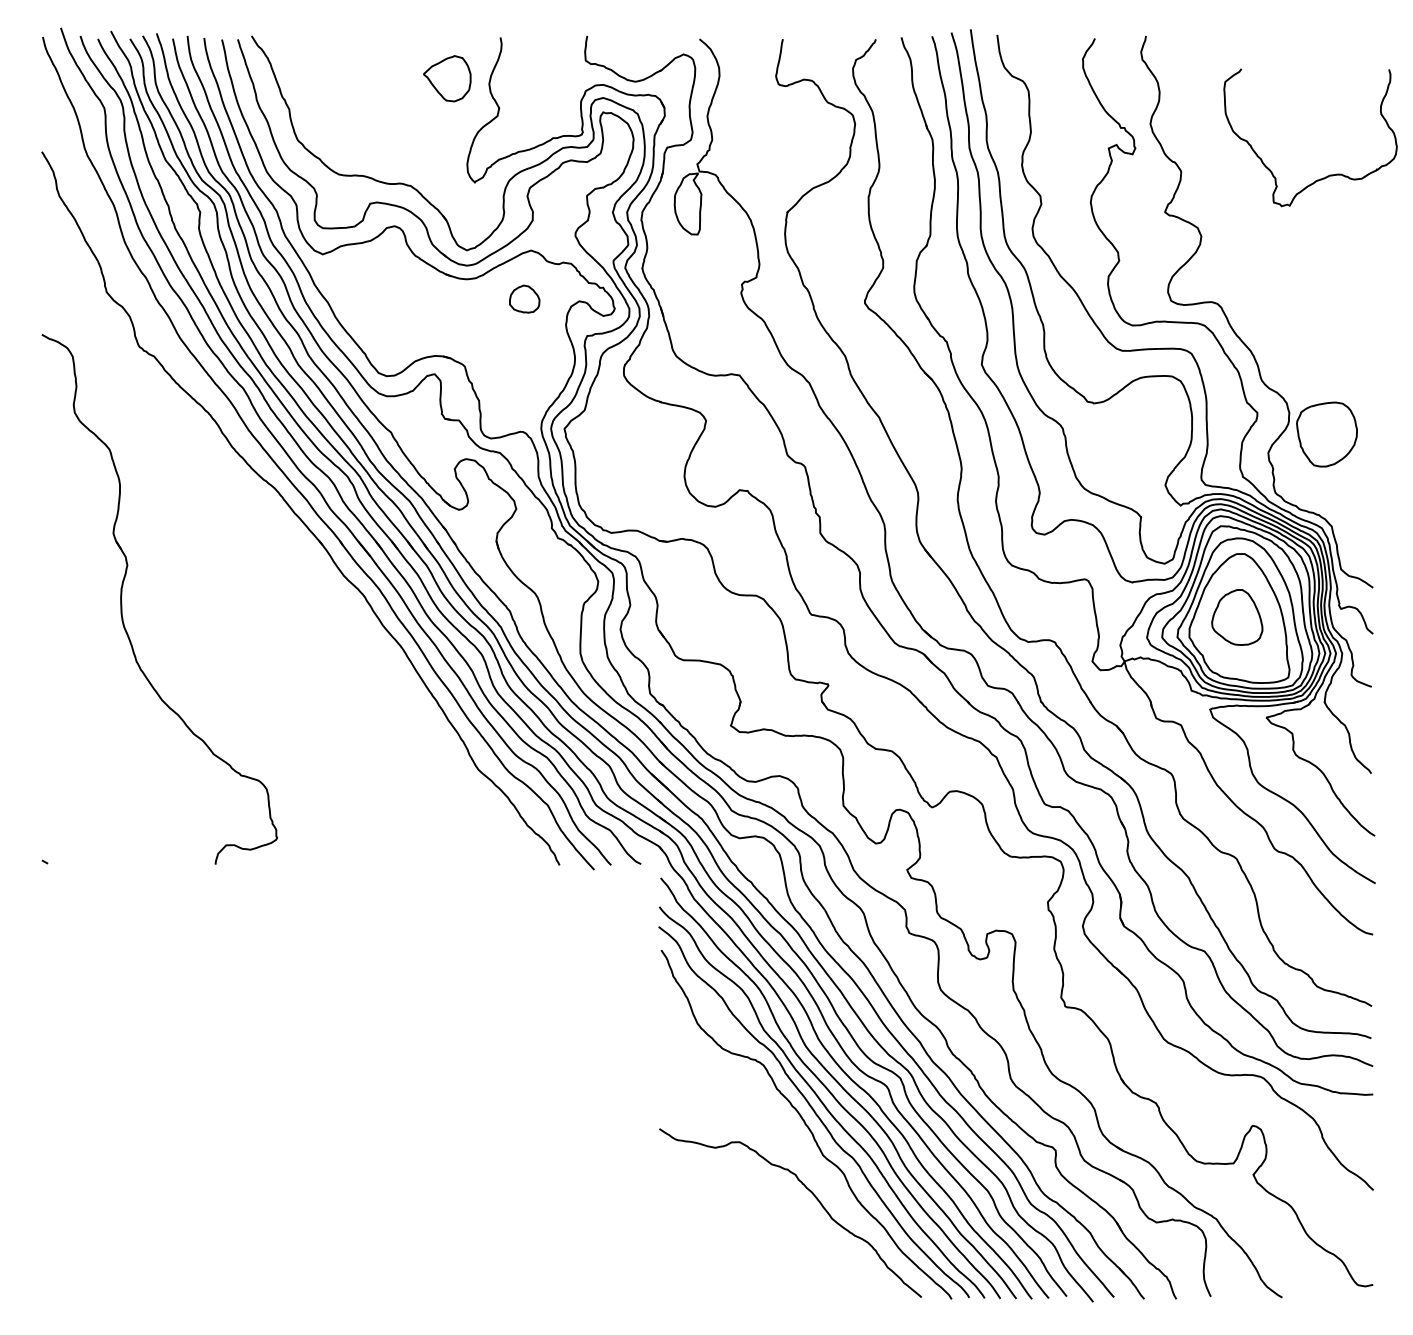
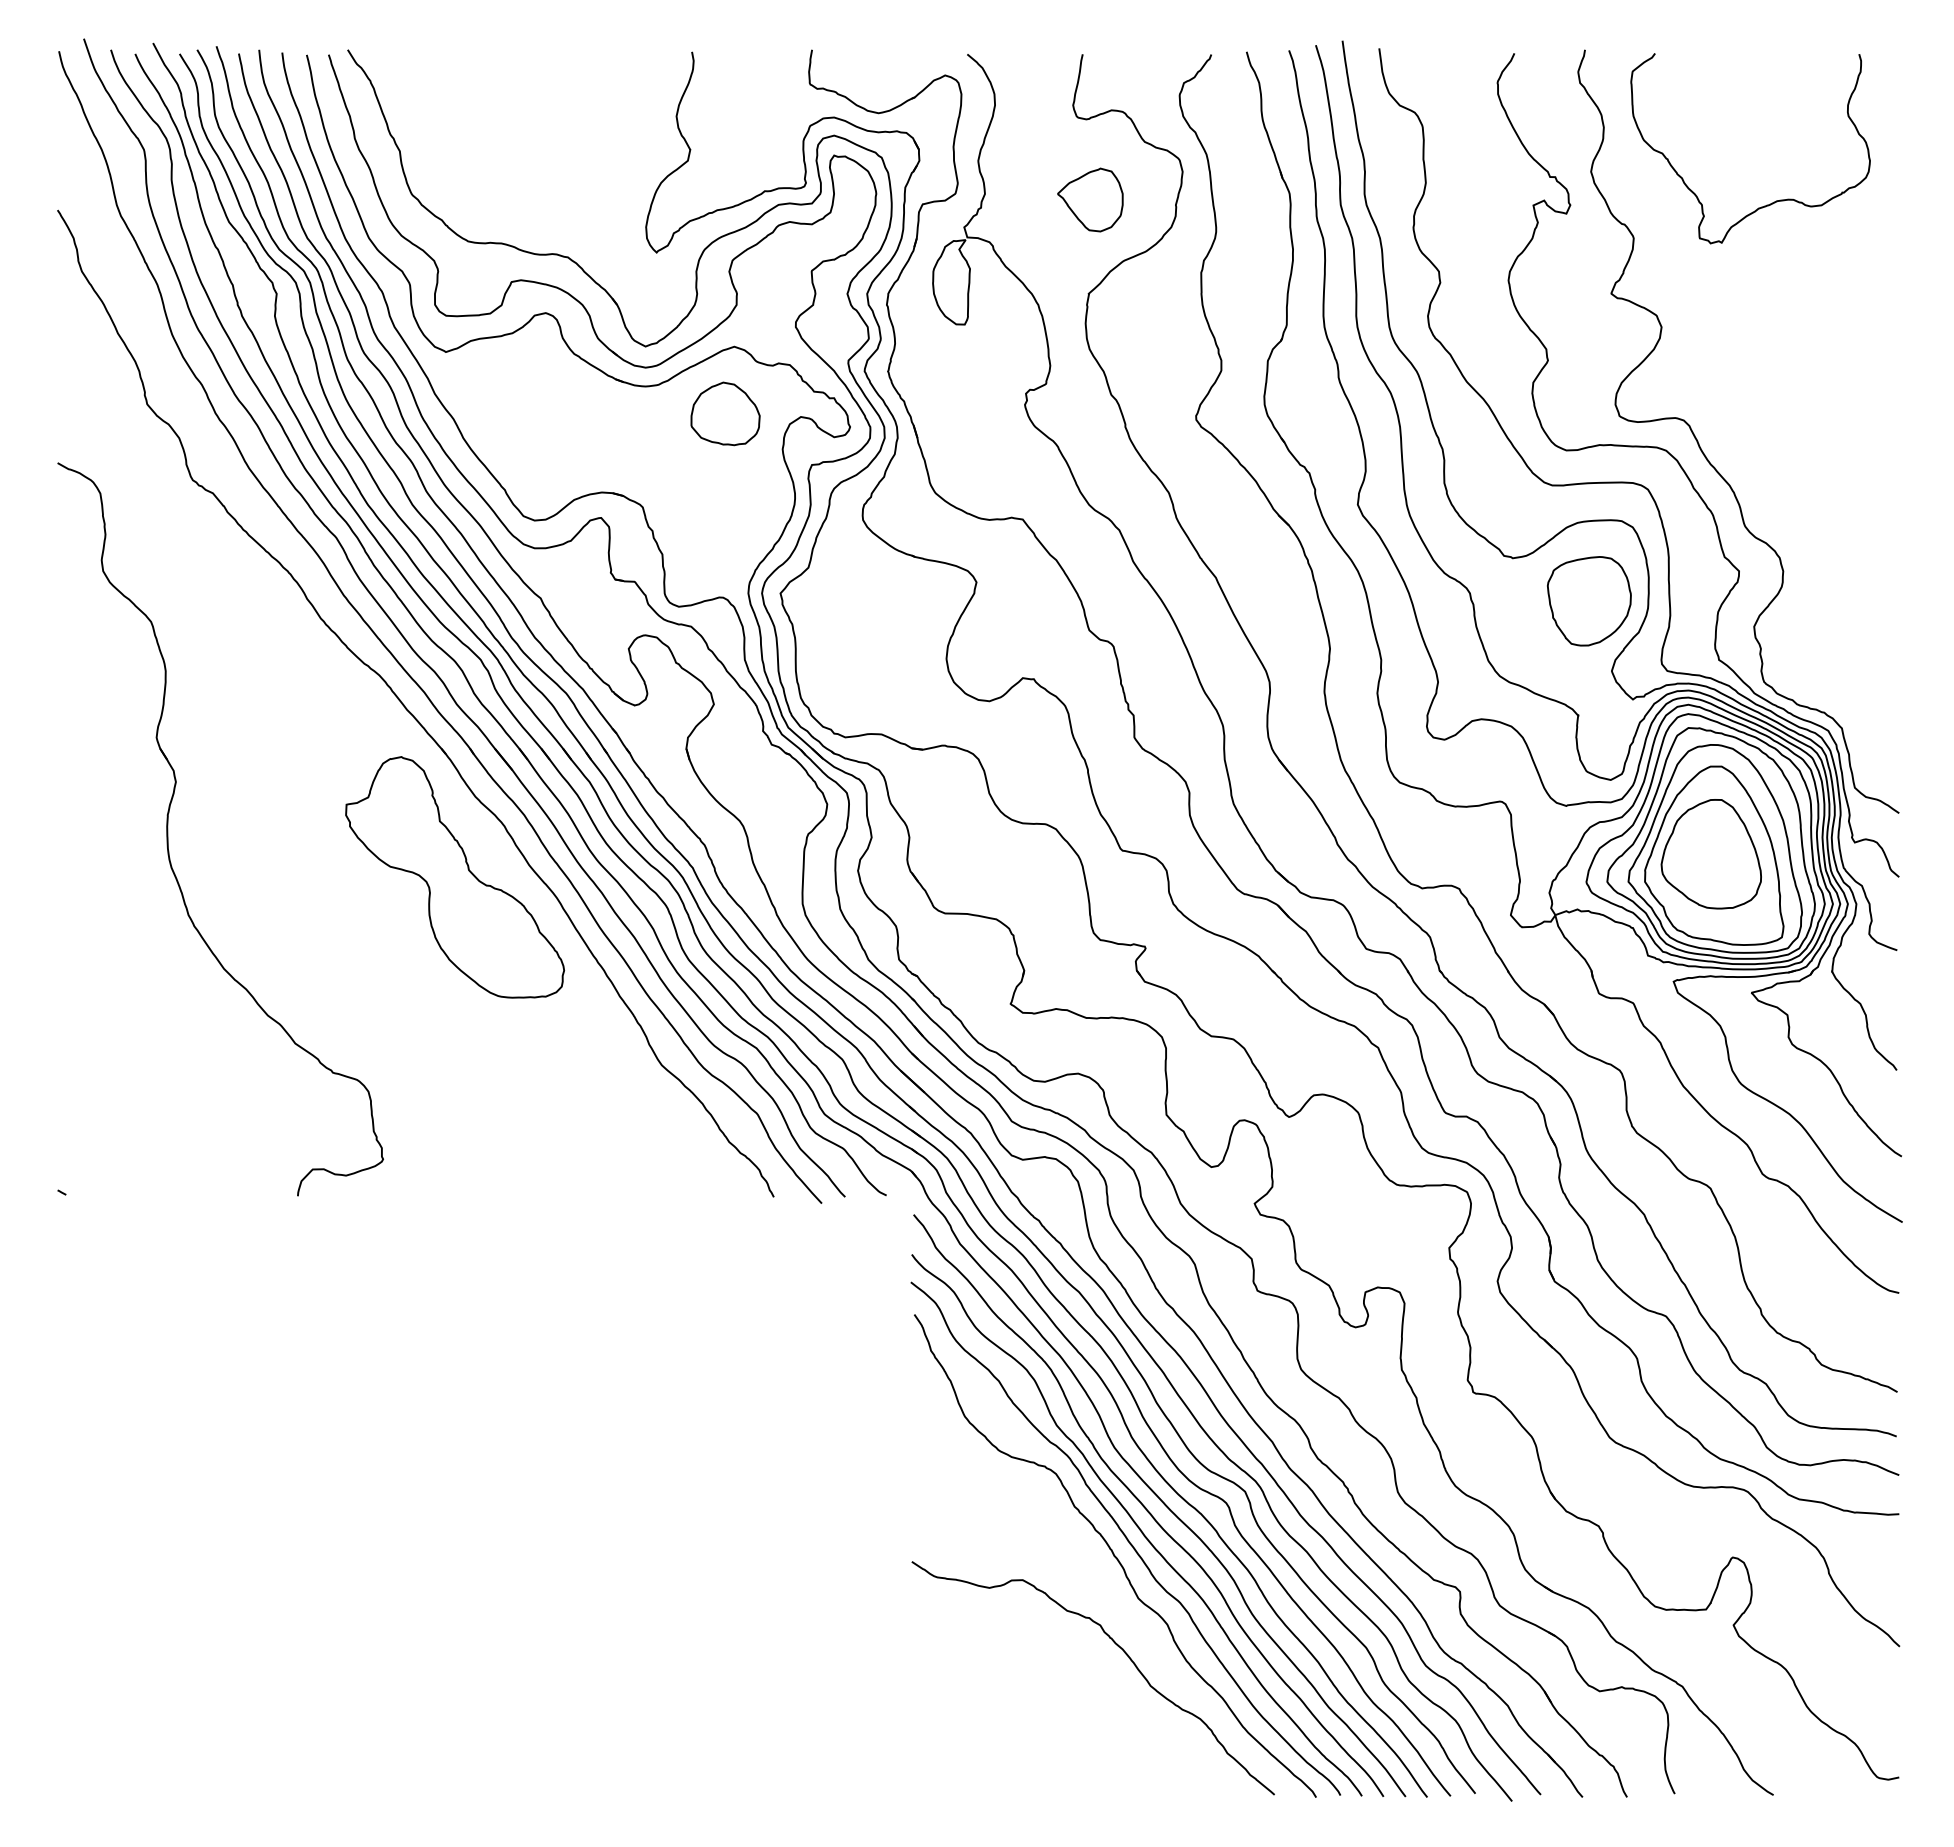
part: (447, 78) -> (1090, 199), moved
curve: (1329, 175) -> (1776, 200), moved
part: (524, 298) -> (725, 413), size x1.67
part: (1327, 434) -> (1589, 601), moved
part: (1236, 617) -> (1710, 854), size x1.43
part: (329, 634) -> (455, 877), added

